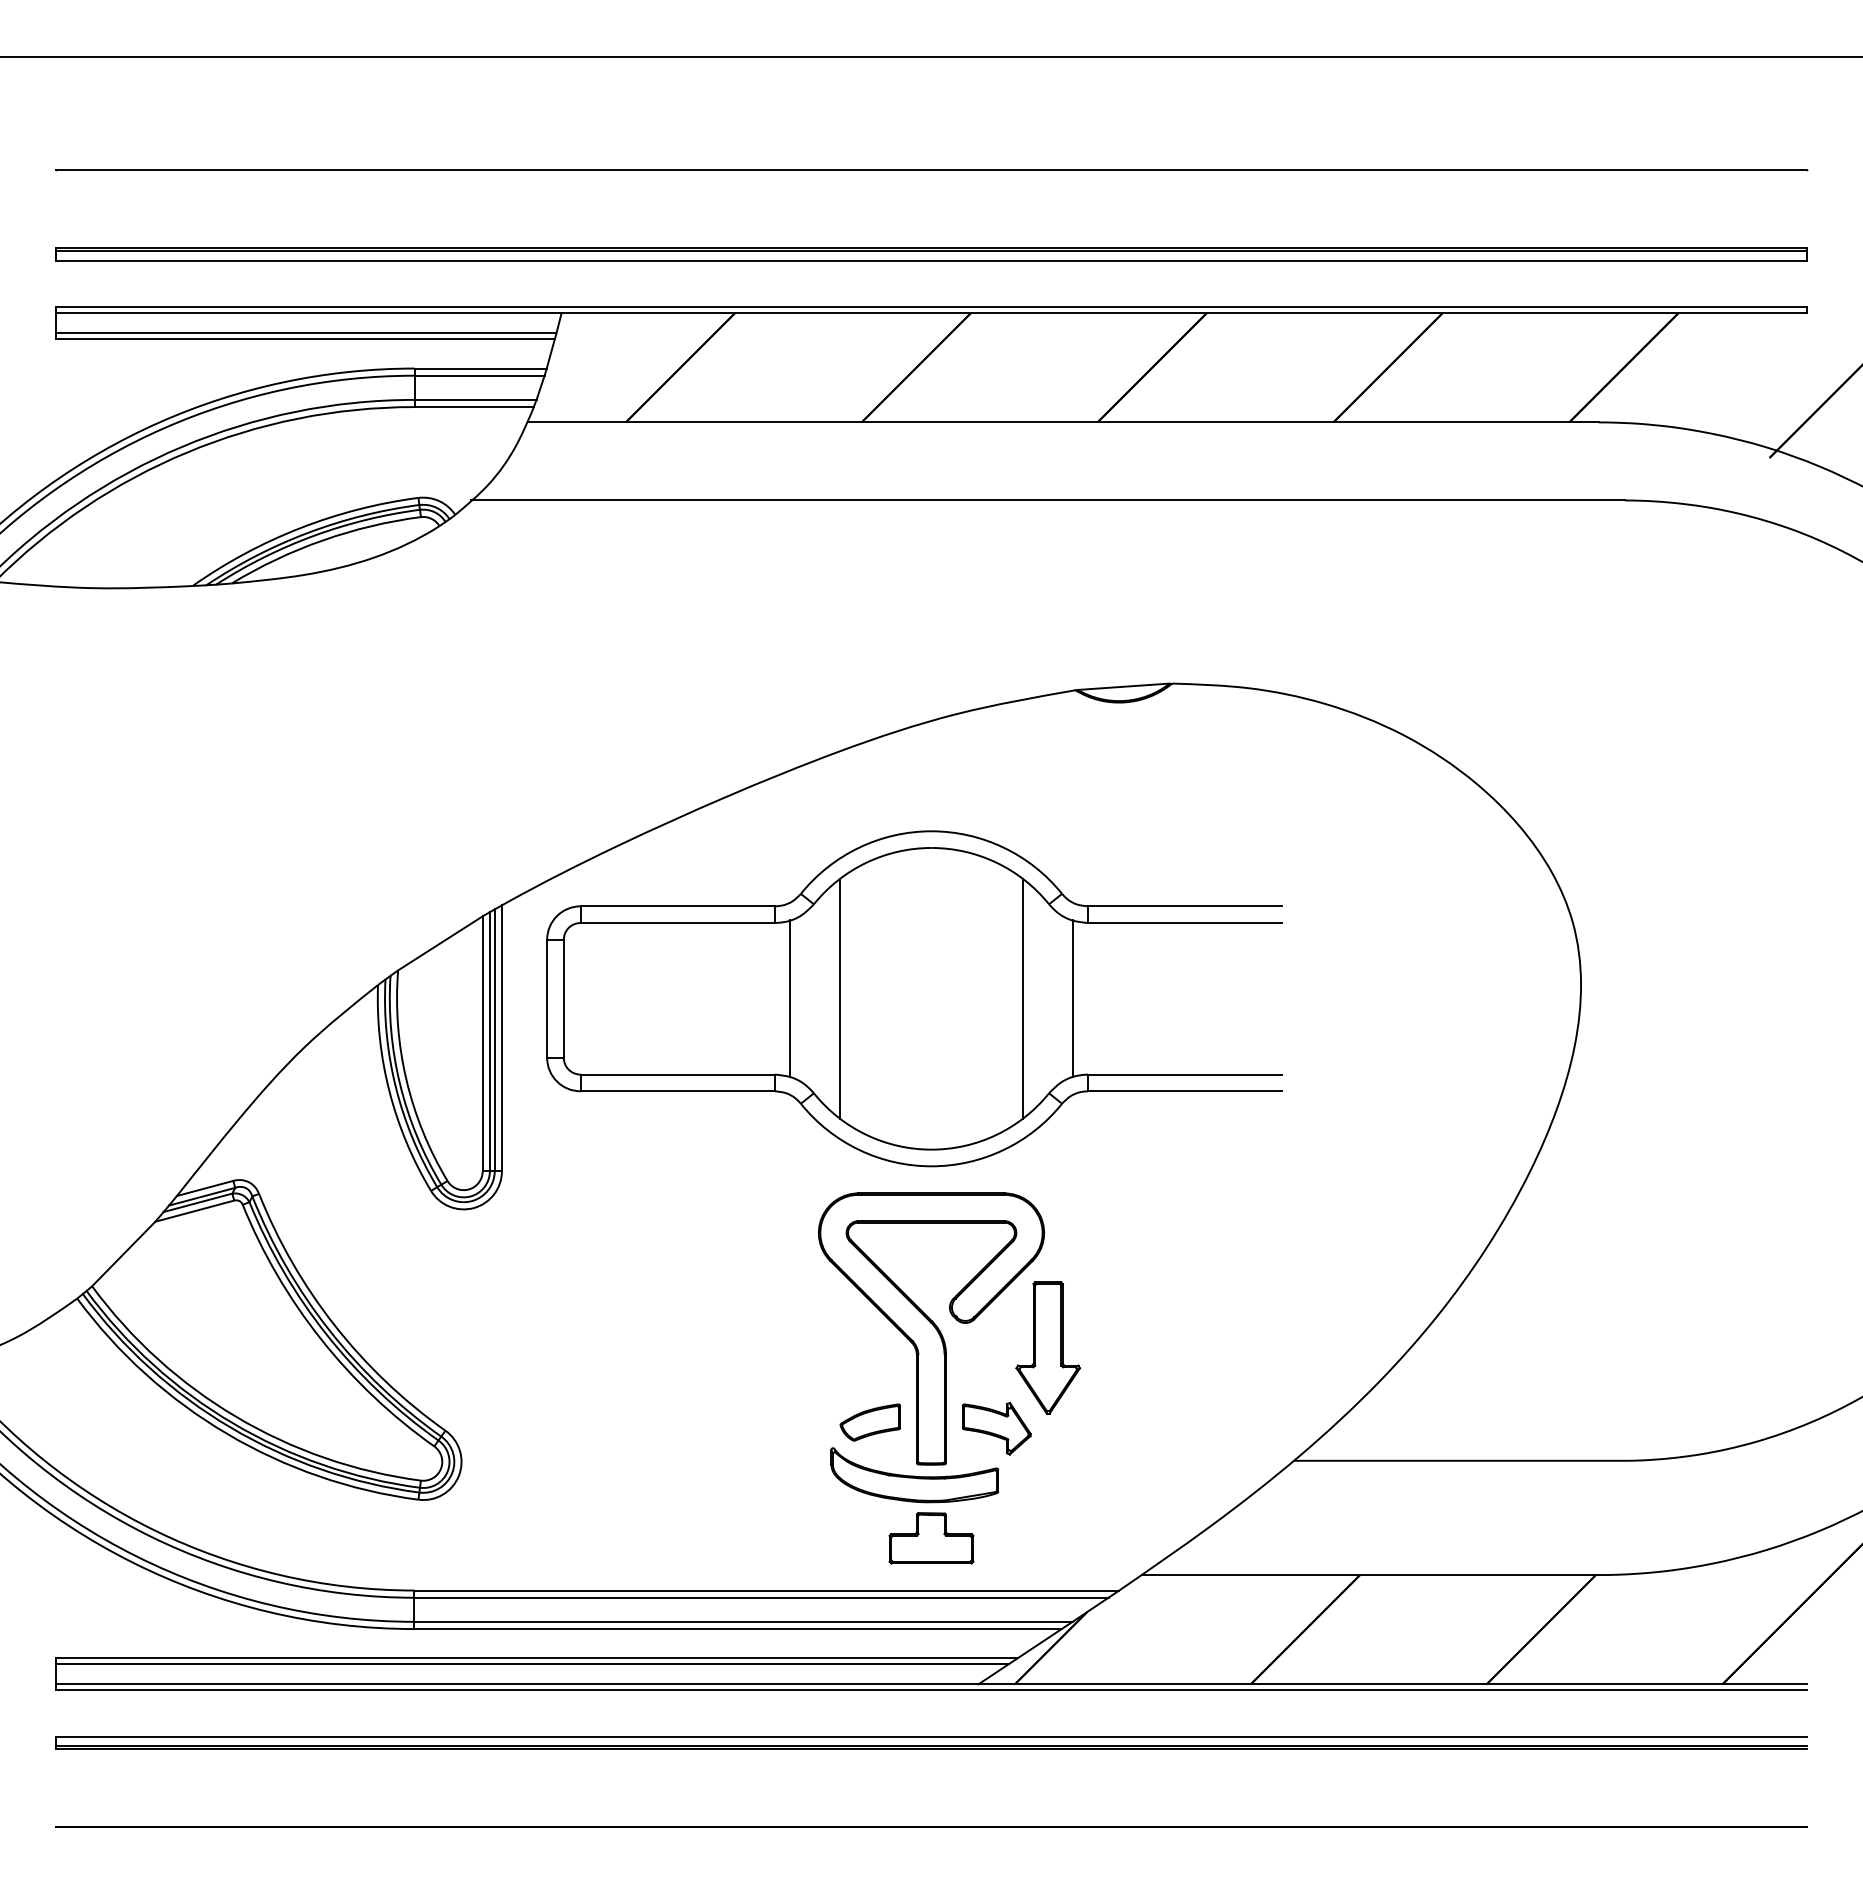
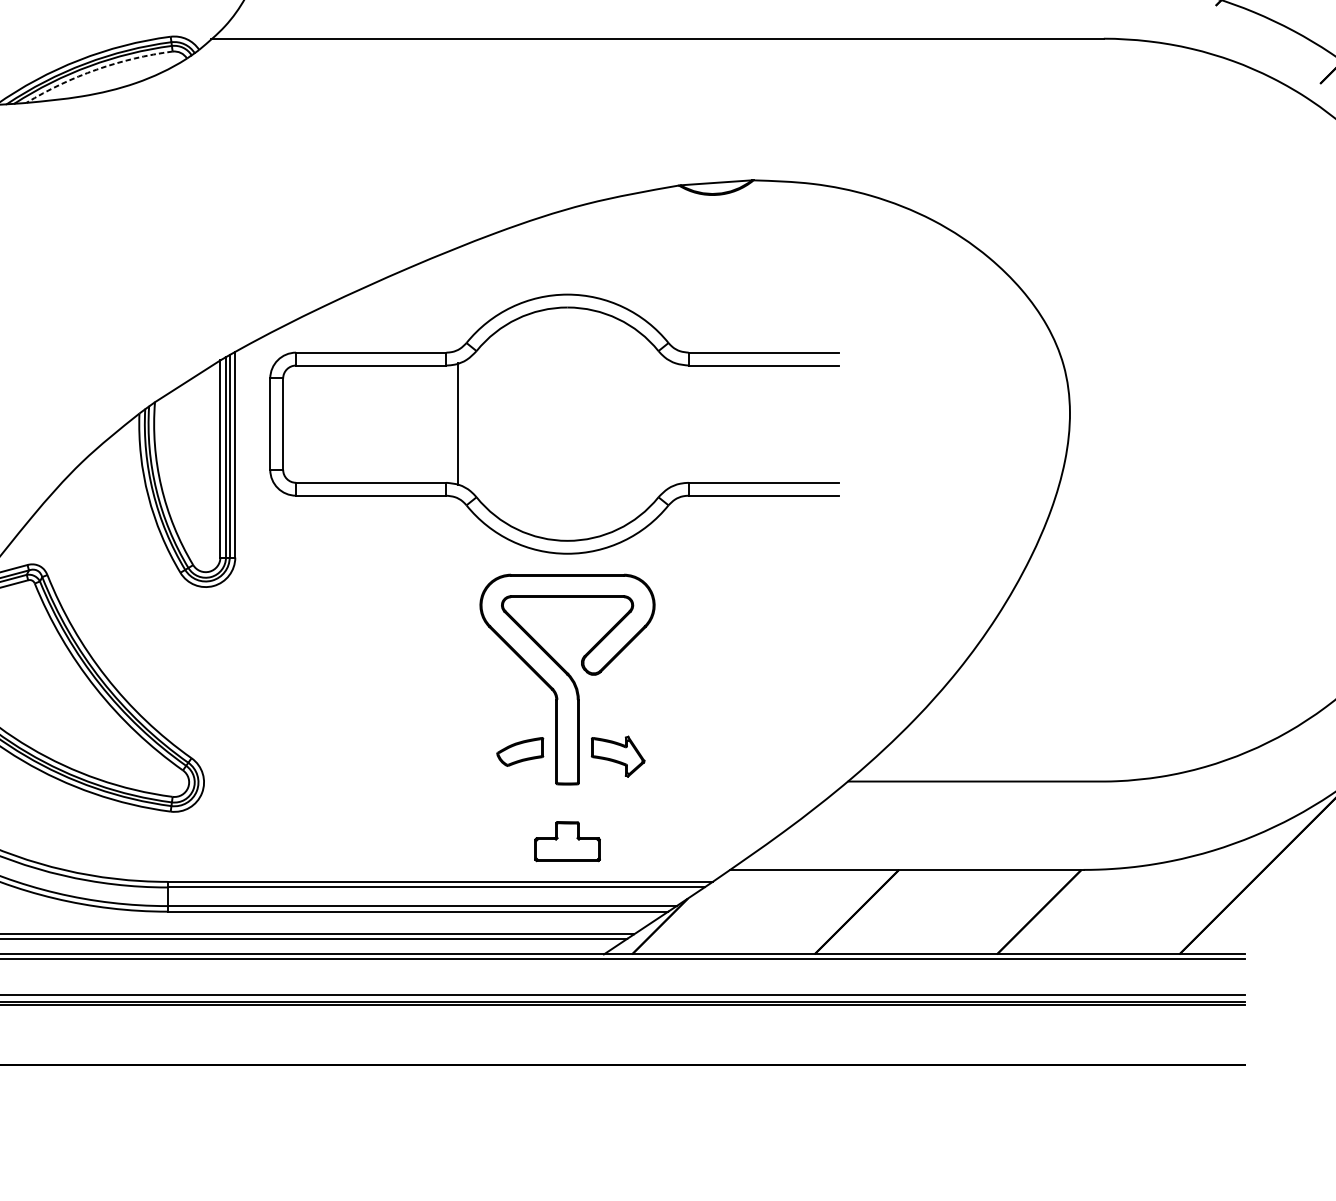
arc: (322, 540) -> (96, 69), solid -> dashed
line: (839, 998) -> (496, 423), removed
line: (1023, 998) -> (638, 423), removed
line: (1073, 998) -> (677, 423), removed
part: (1048, 1347) -> (658, 693), removed
part: (914, 1475) -> (554, 792), removed

